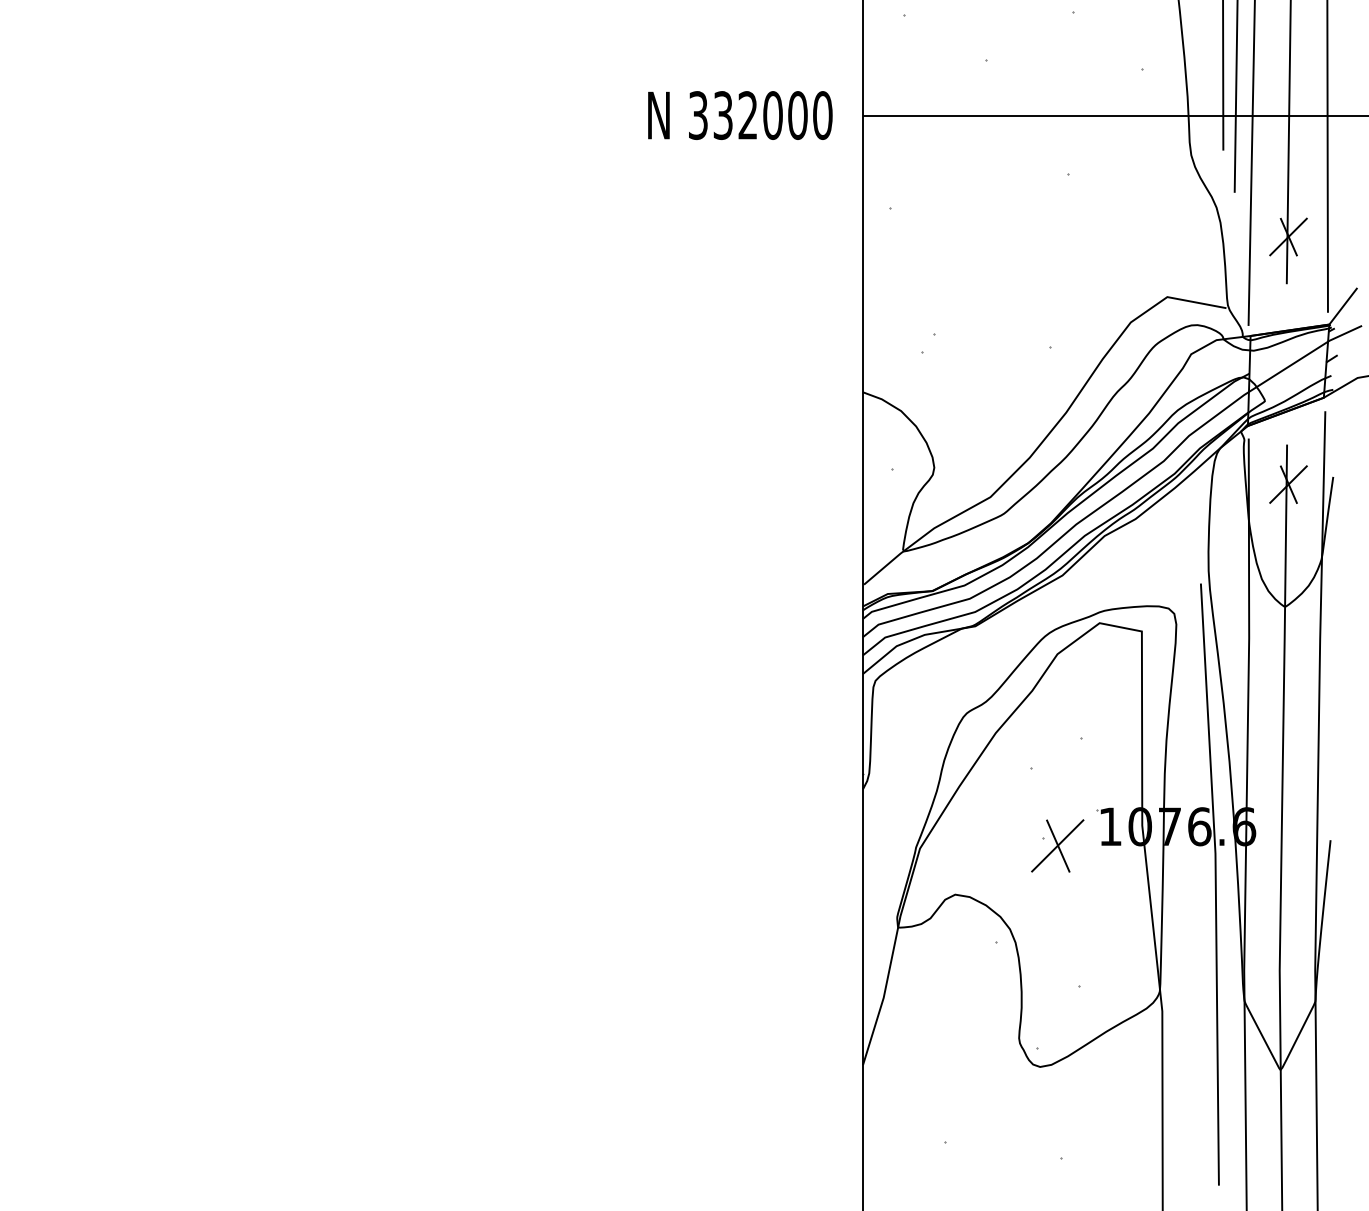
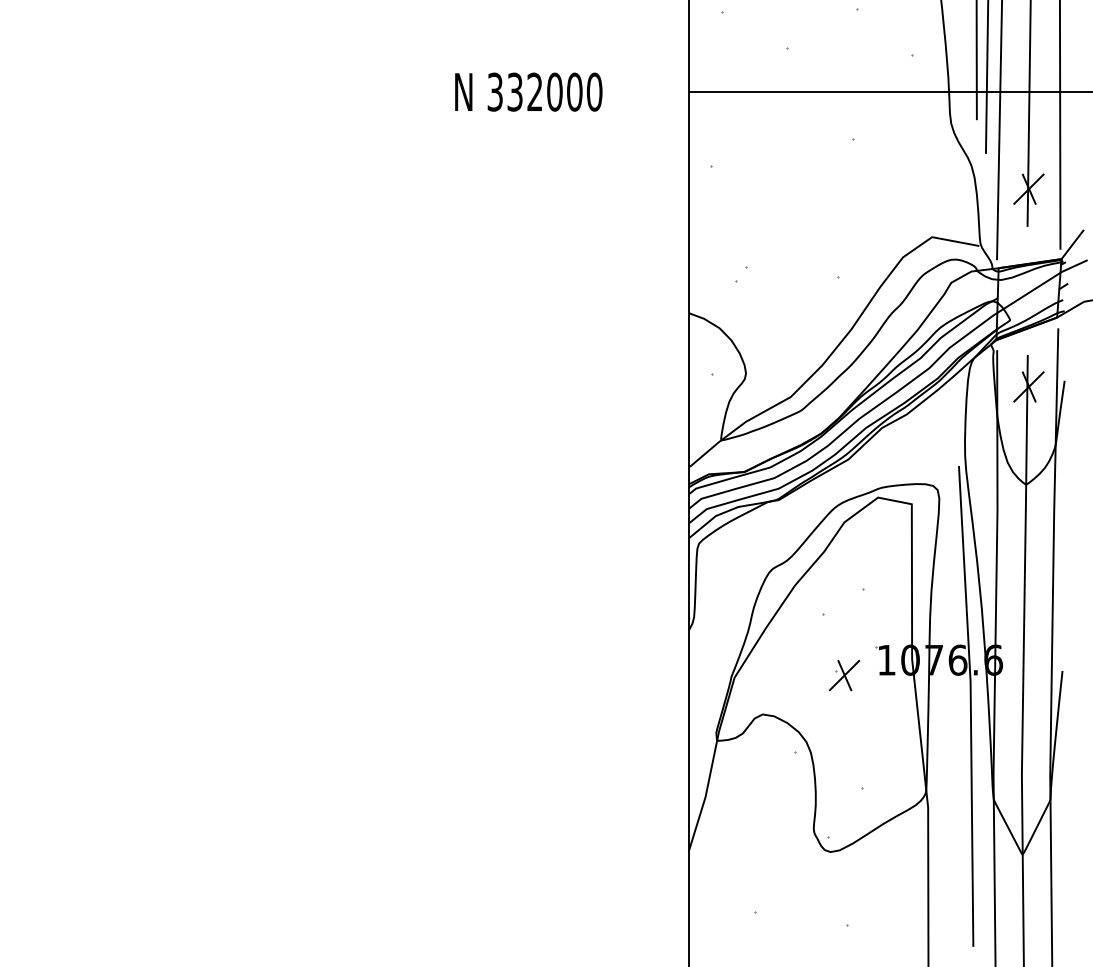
text: (740, 115) -> (528, 92), moved
part: (1057, 845) -> (844, 675), size x0.71

